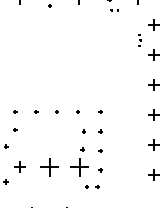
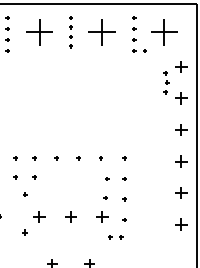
part: (114, 9) -> (139, 50), size x1.67
part: (140, 40) -> (166, 82), size x1.67
part: (49, 167) -> (70, 216), size x0.62
part: (79, 167) -> (102, 216), size x0.62

